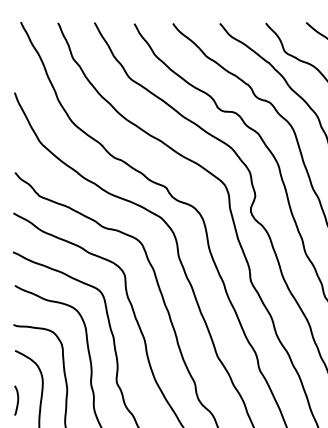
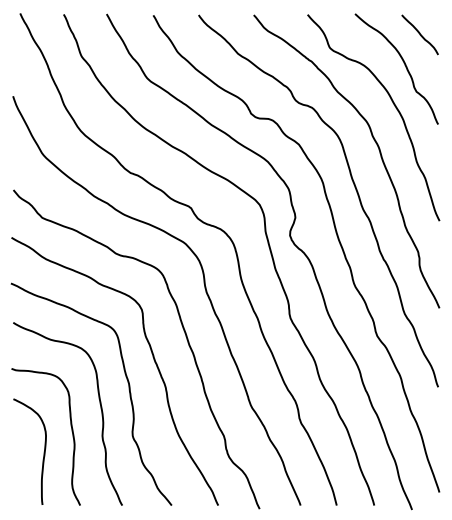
curve: (17, 400) -> (16, 457), removed

